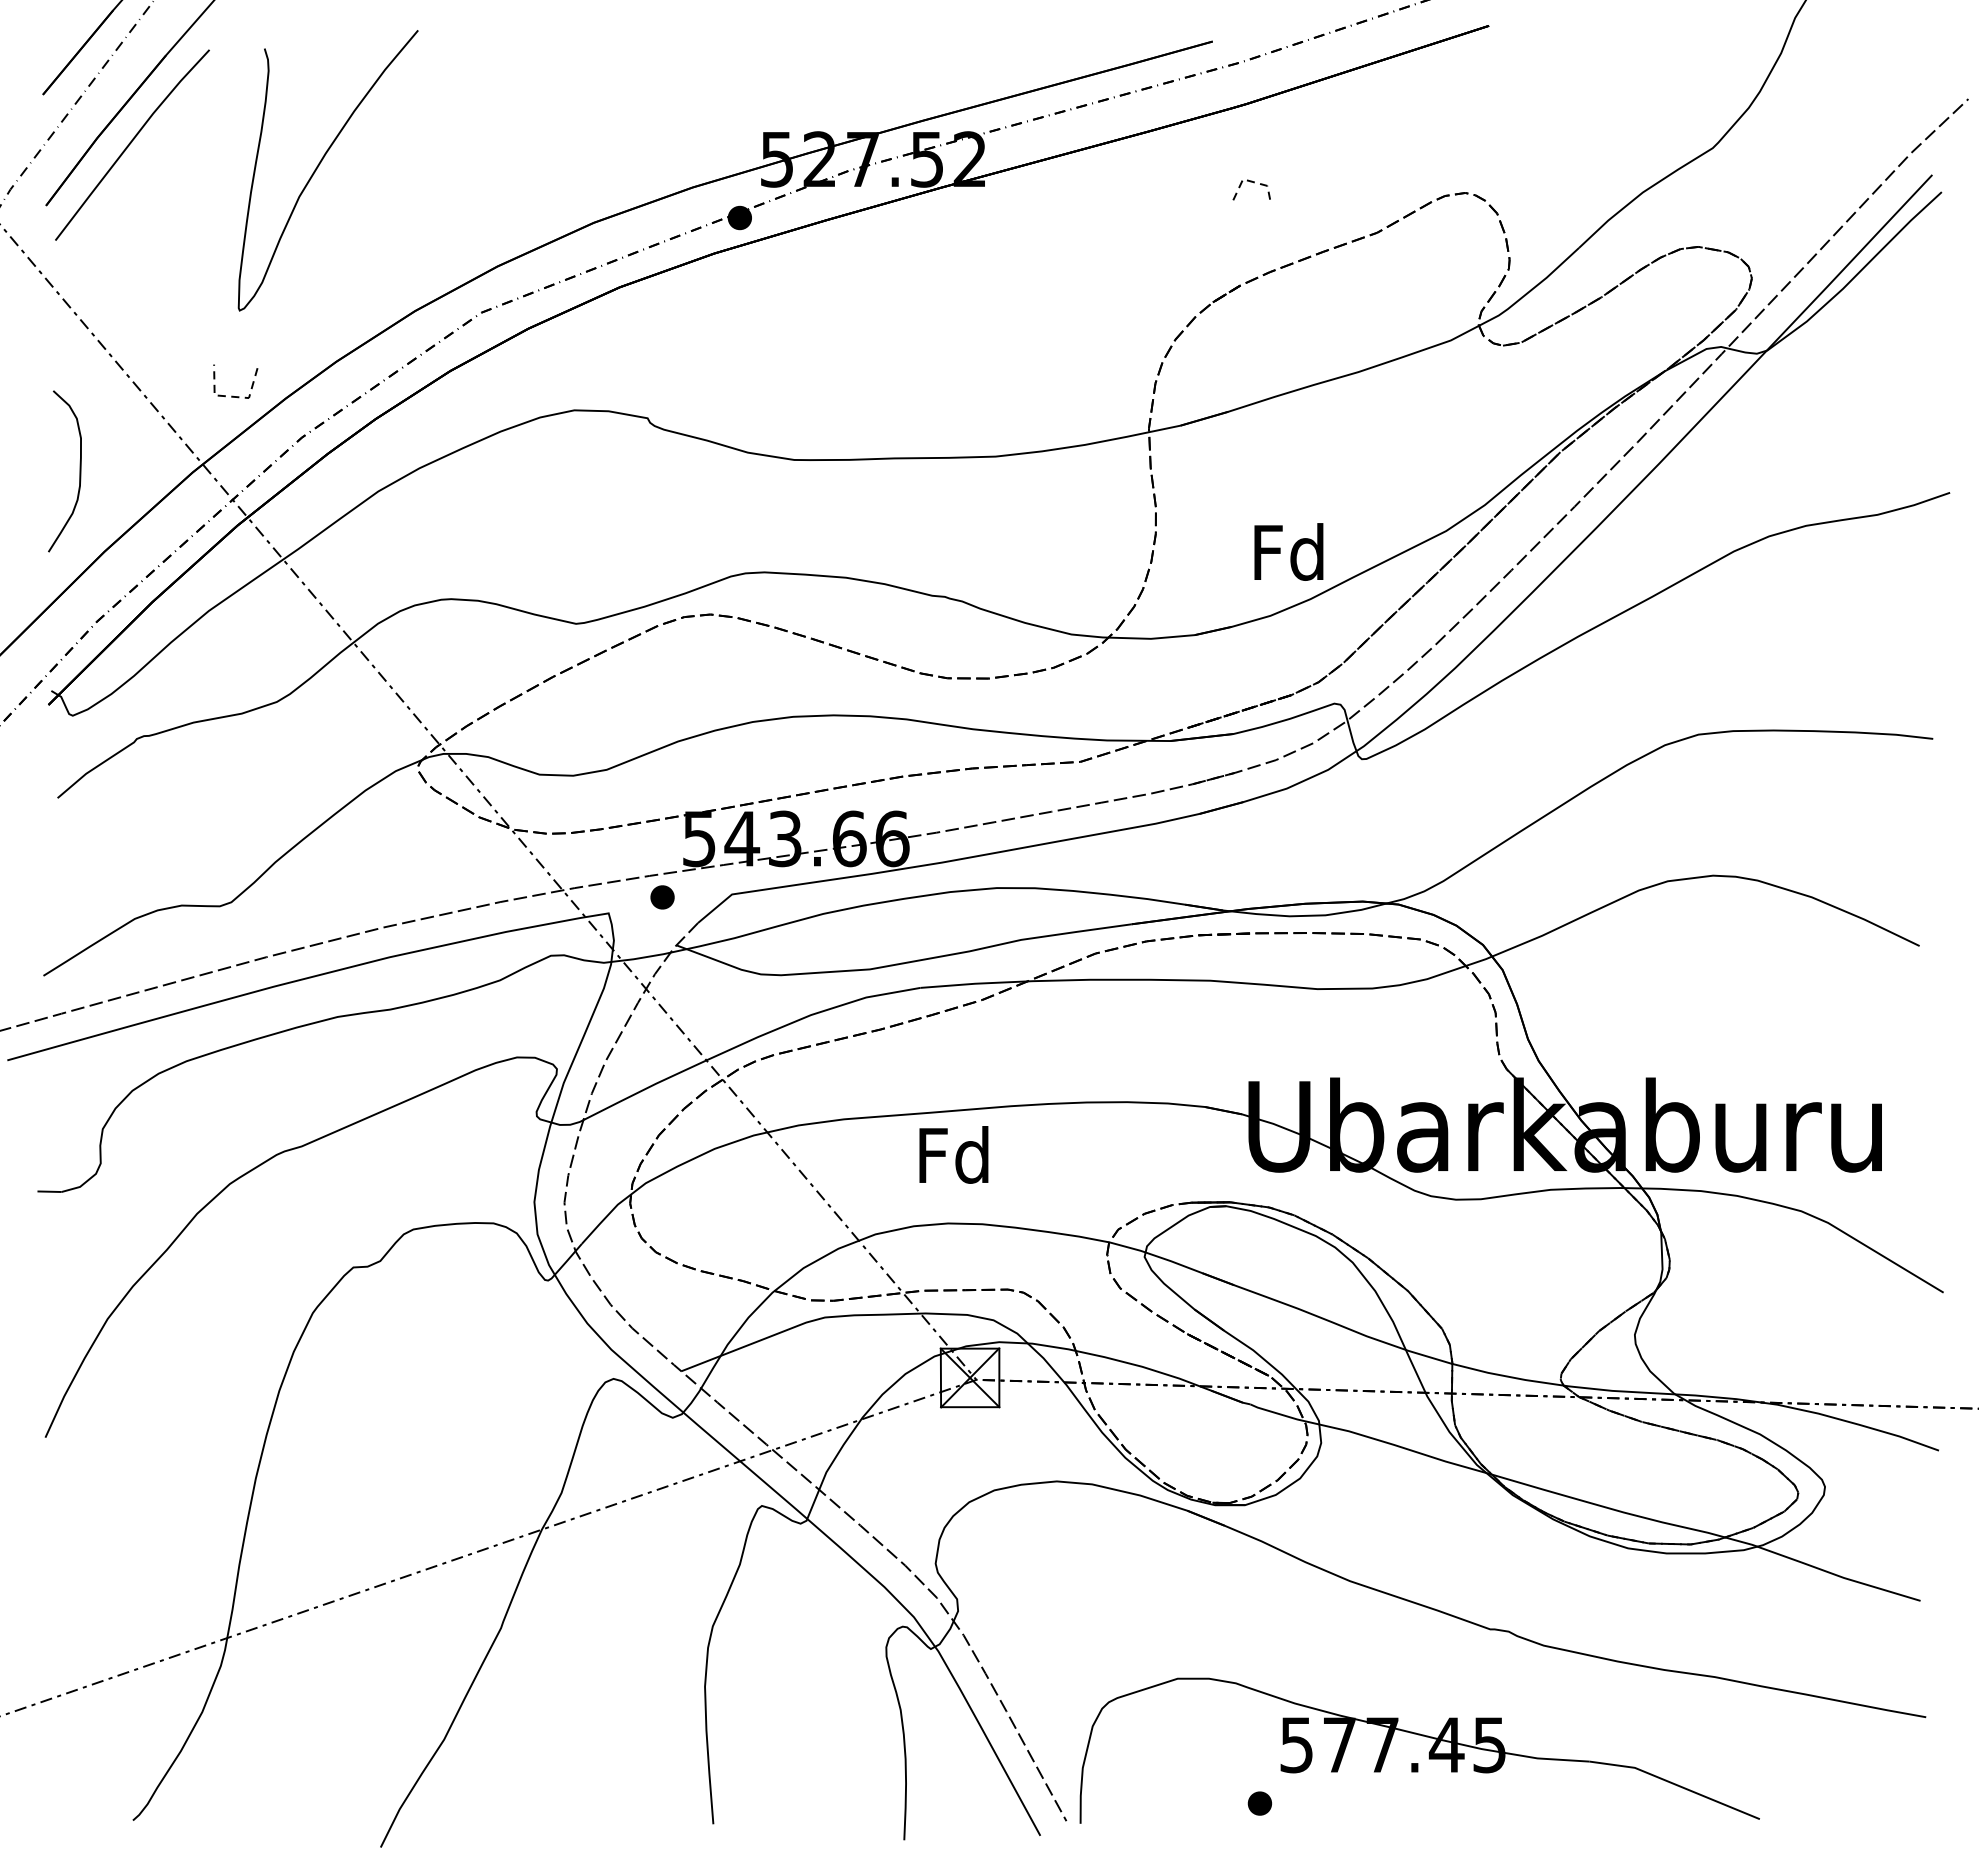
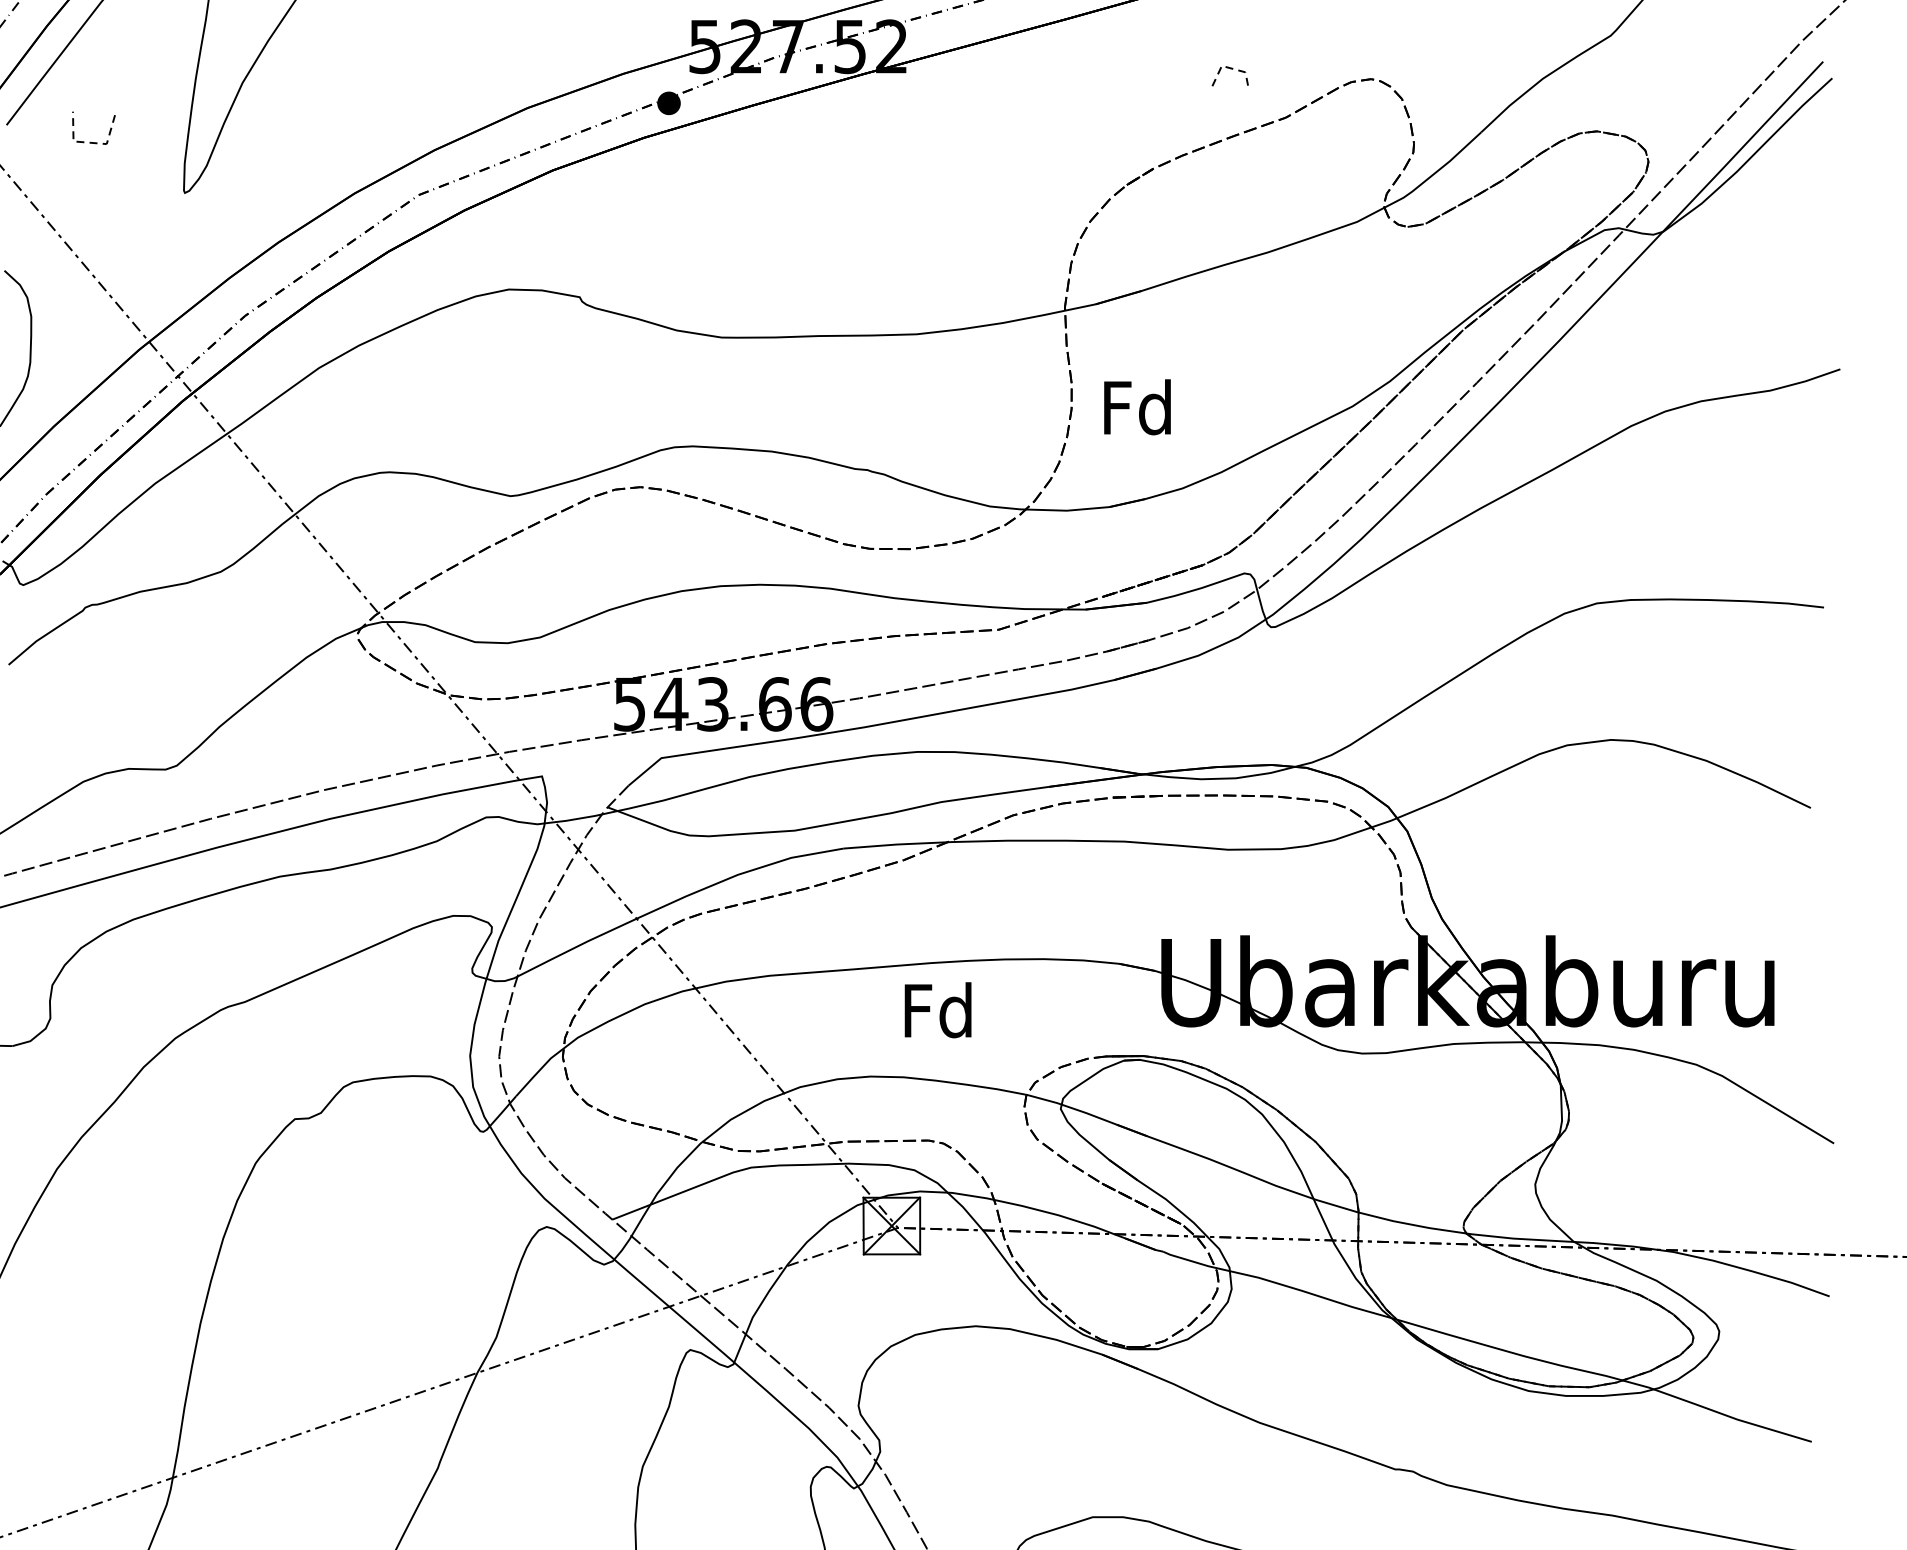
line: (1253, 183) -> (1231, 69), moved
line: (233, 395) -> (91, 141), moved
text: (1288, 551) -> (1137, 406), moved
part: (662, 897) -> (594, 761), removed
text: (953, 1154) -> (937, 1009), moved

